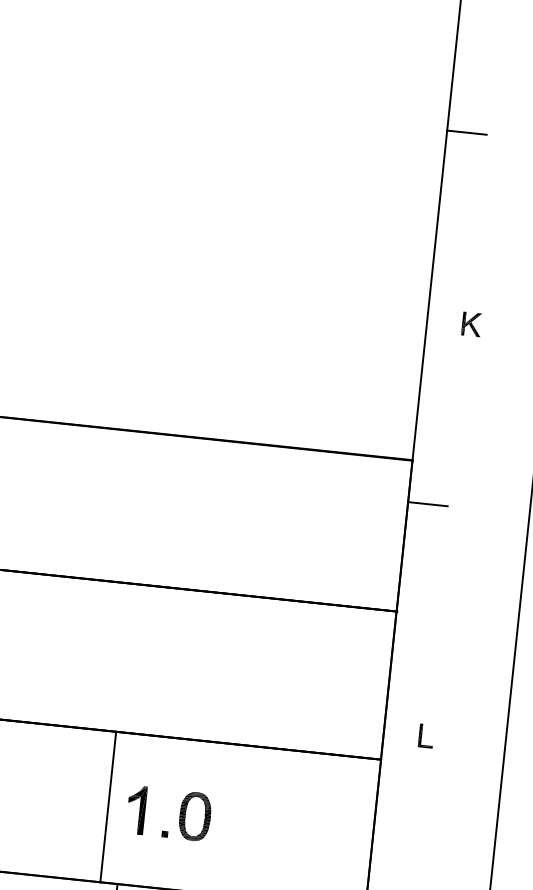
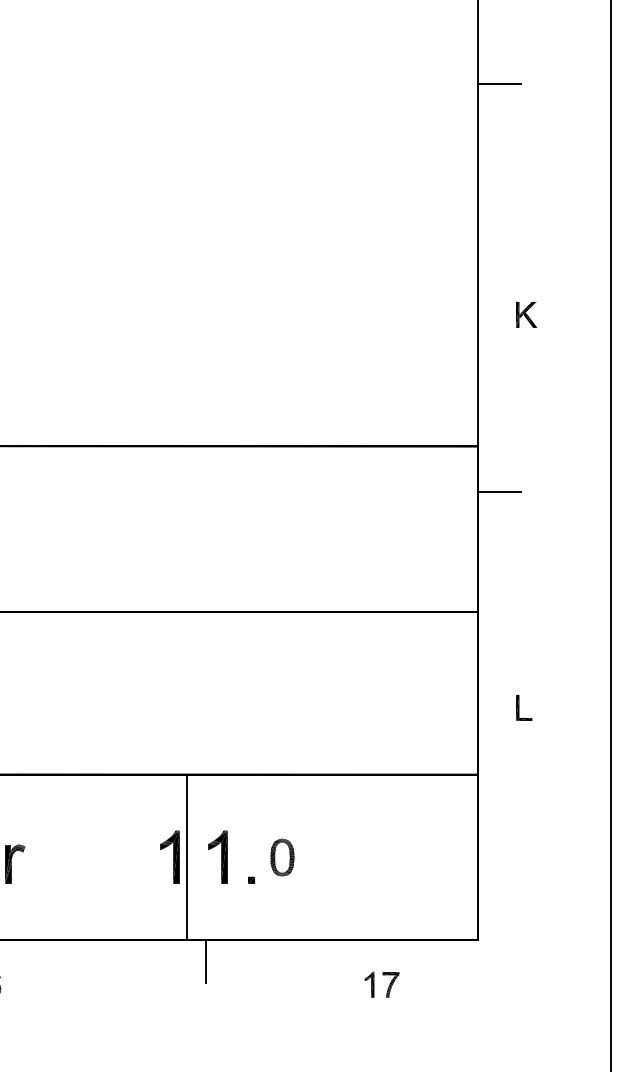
part: (471, 324) -> (526, 314), moved
part: (426, 735) -> (524, 707), moved
part: (92, 804) -> (169, 856), added
part: (195, 816) -> (282, 857), size x0.7

